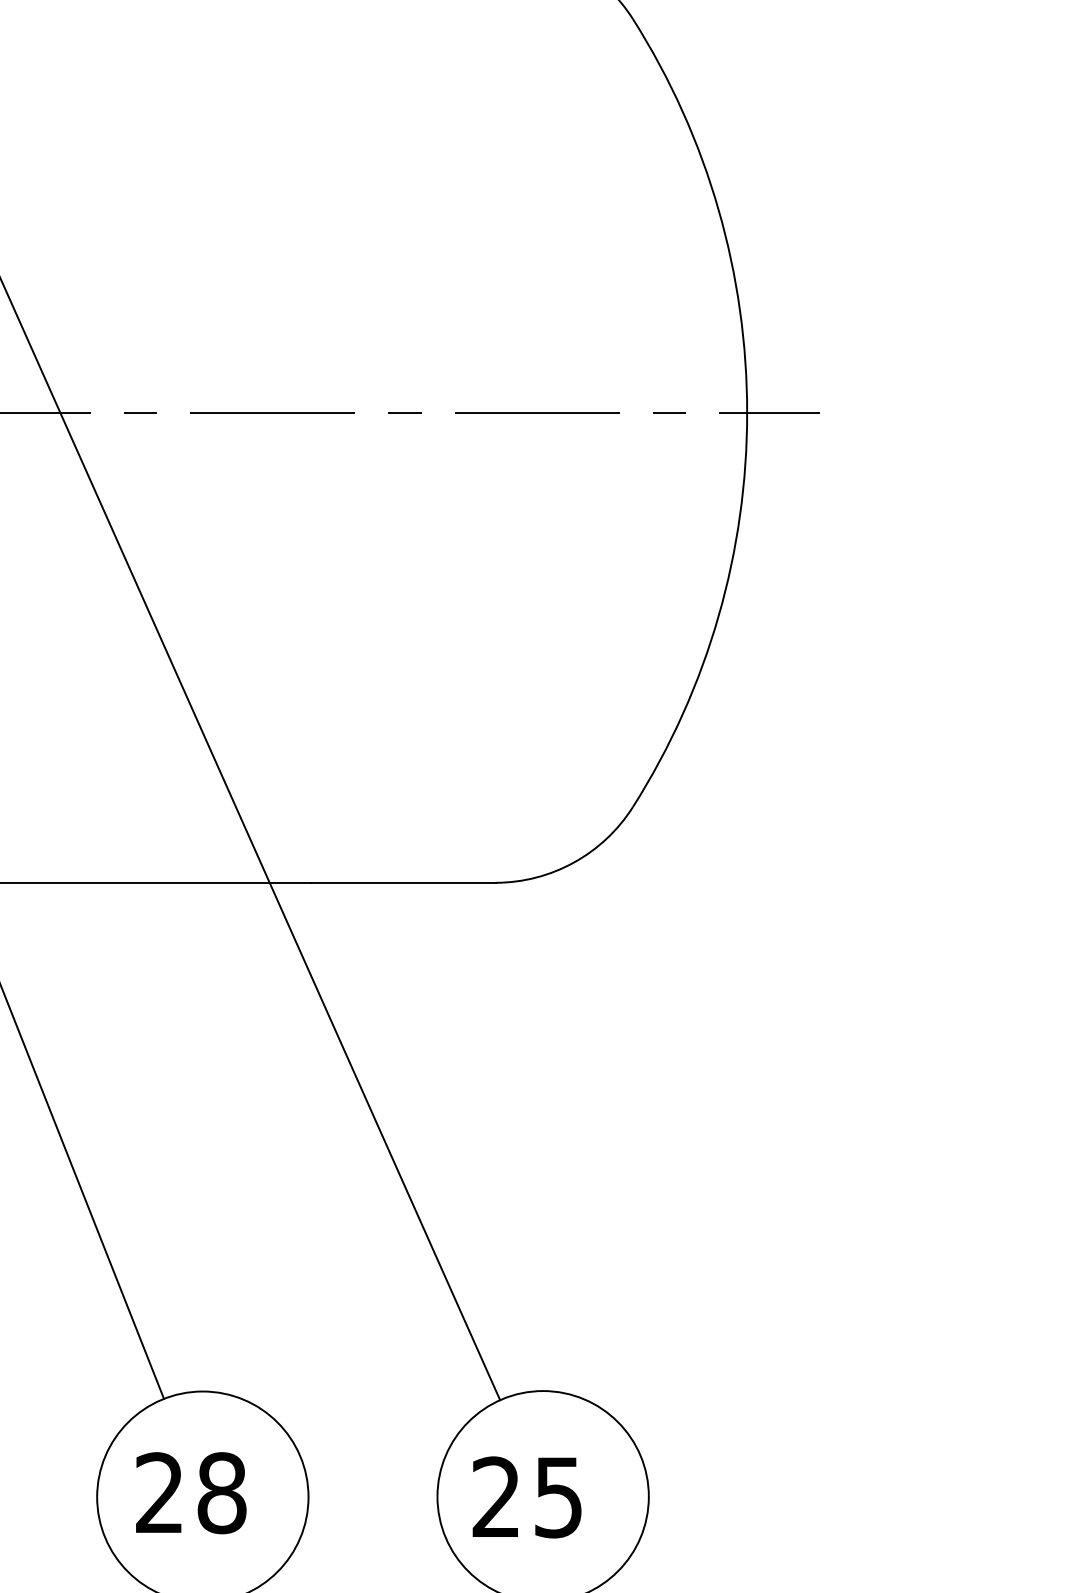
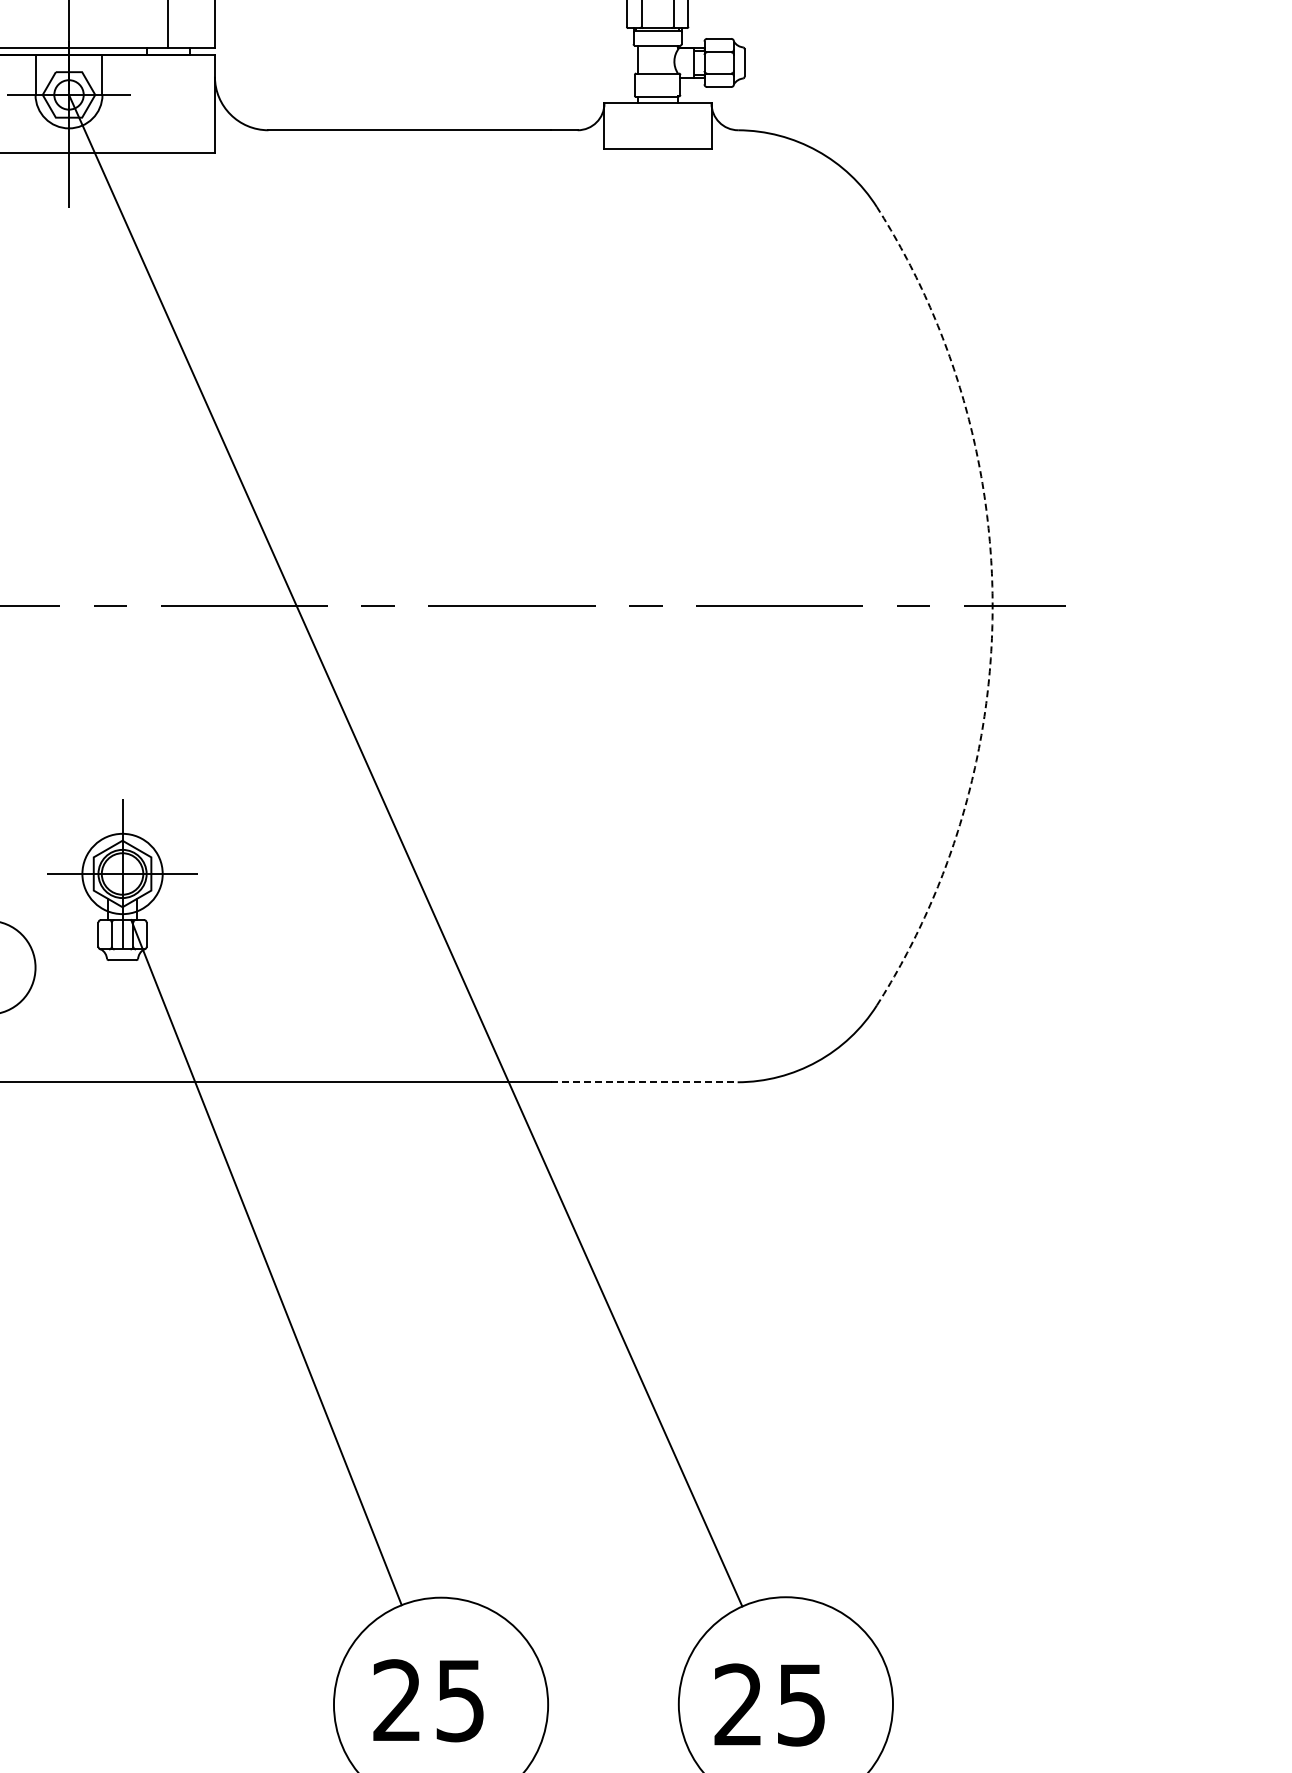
arc: (747, 413) -> (992, 606), solid -> dashed
line: (403, 883) -> (644, 1082), solid -> dashed
text: (222, 1492) -> (460, 1700), 28 -> 25

